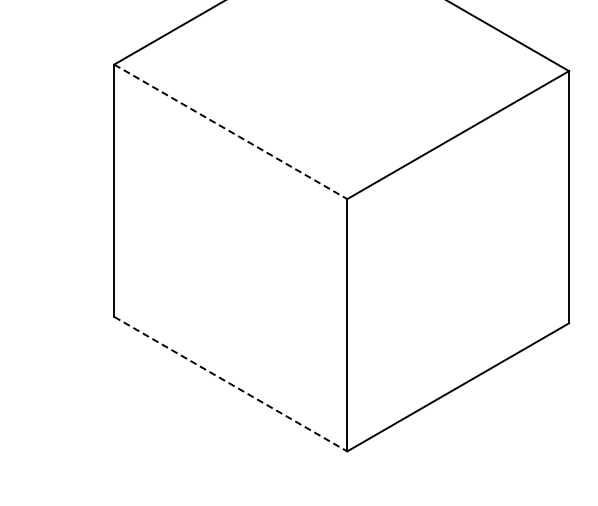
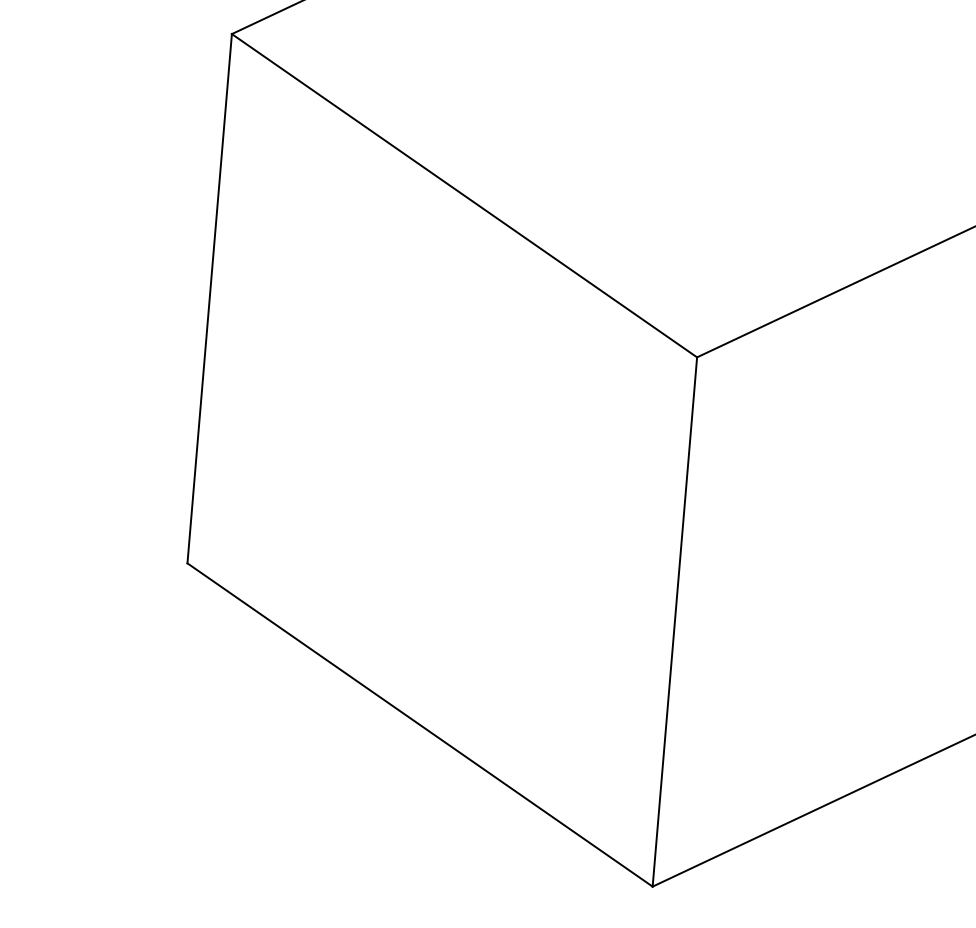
line: (230, 131) -> (463, 194), dashed -> solid
line: (230, 384) -> (419, 725), dashed -> solid

